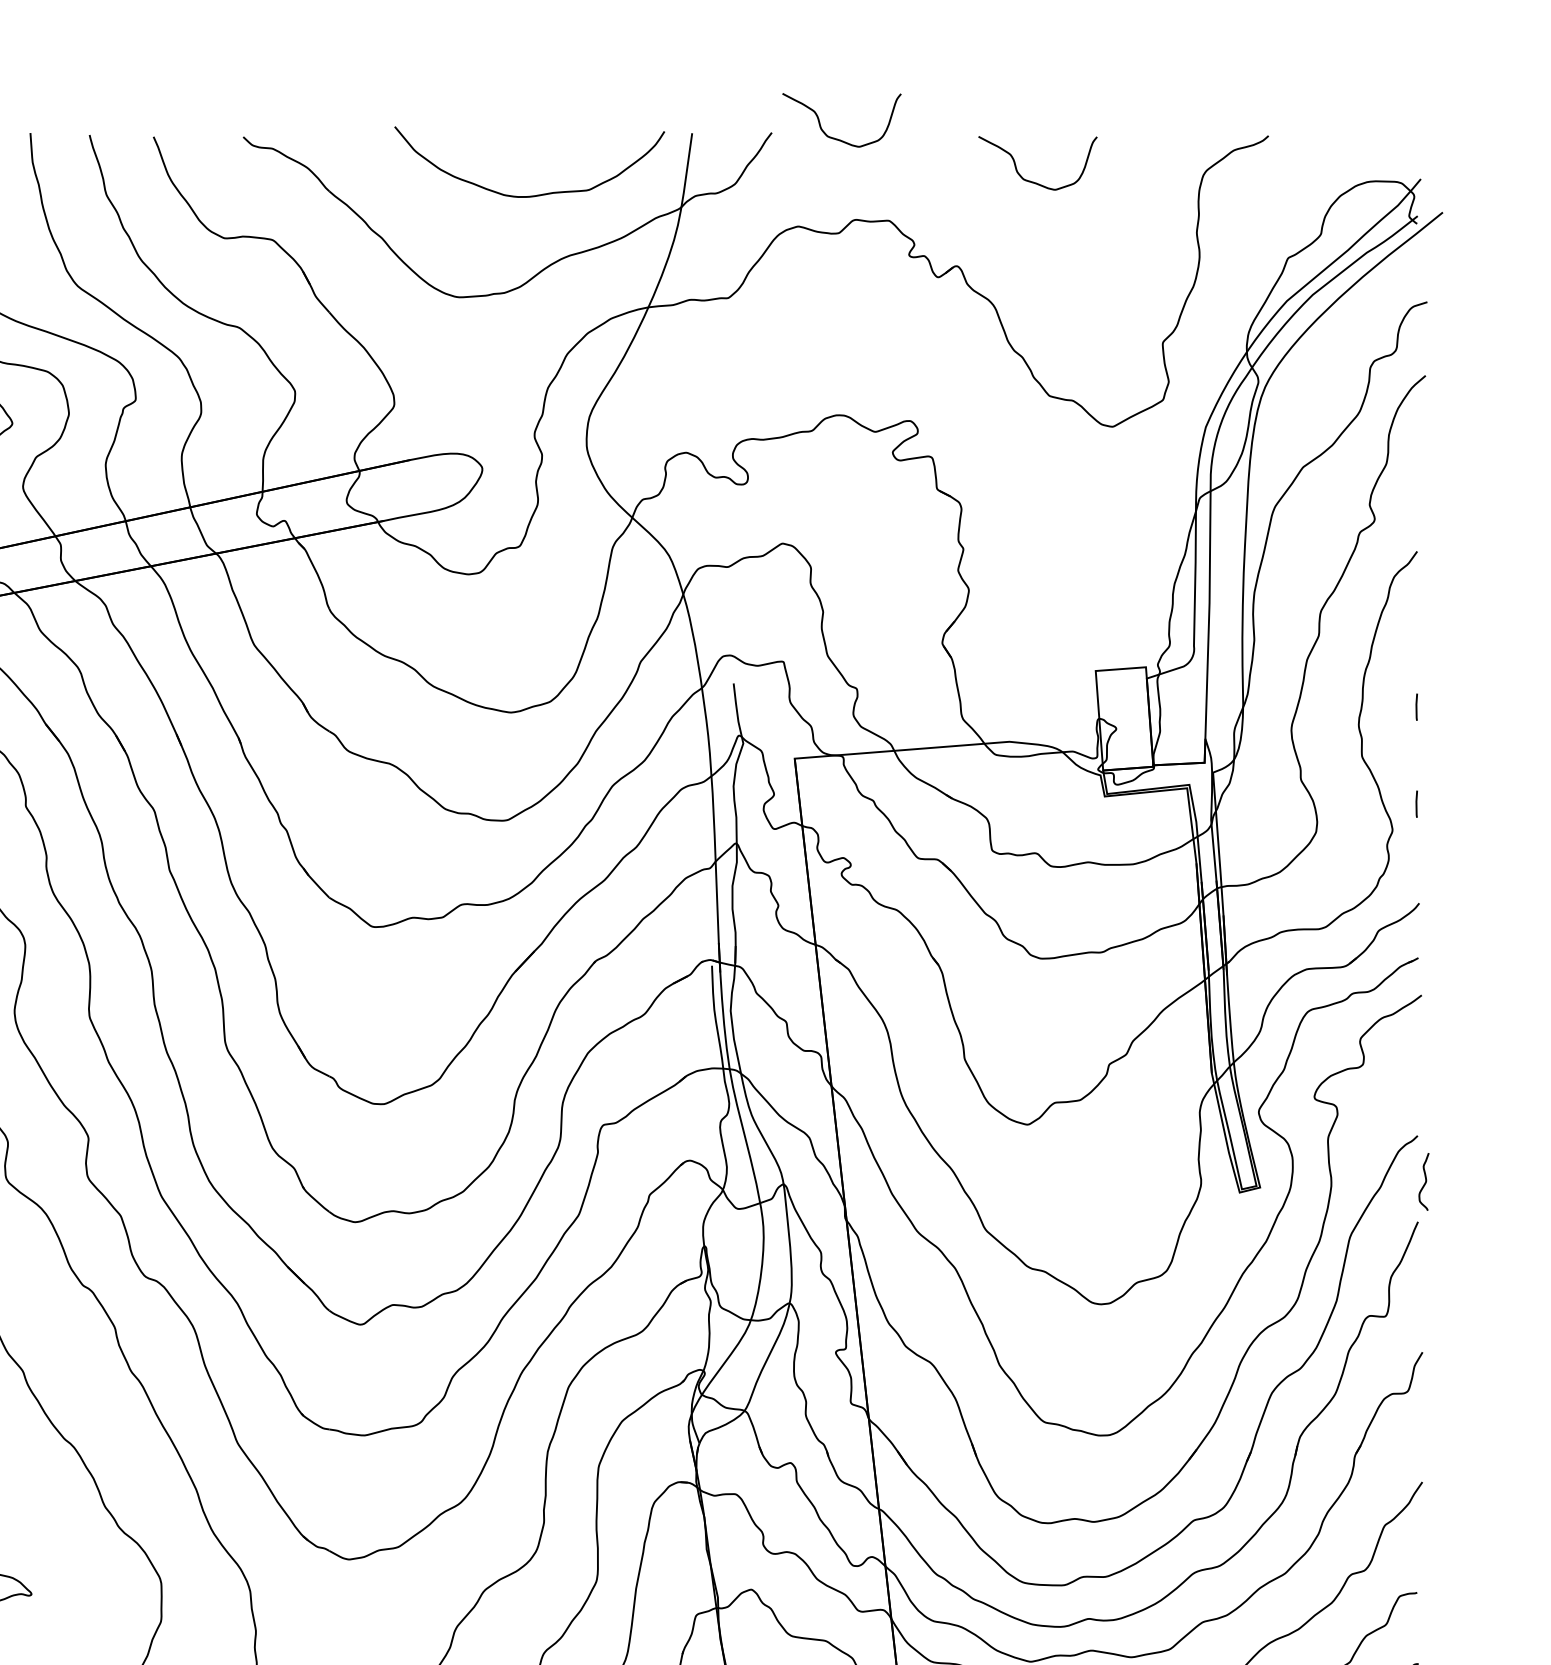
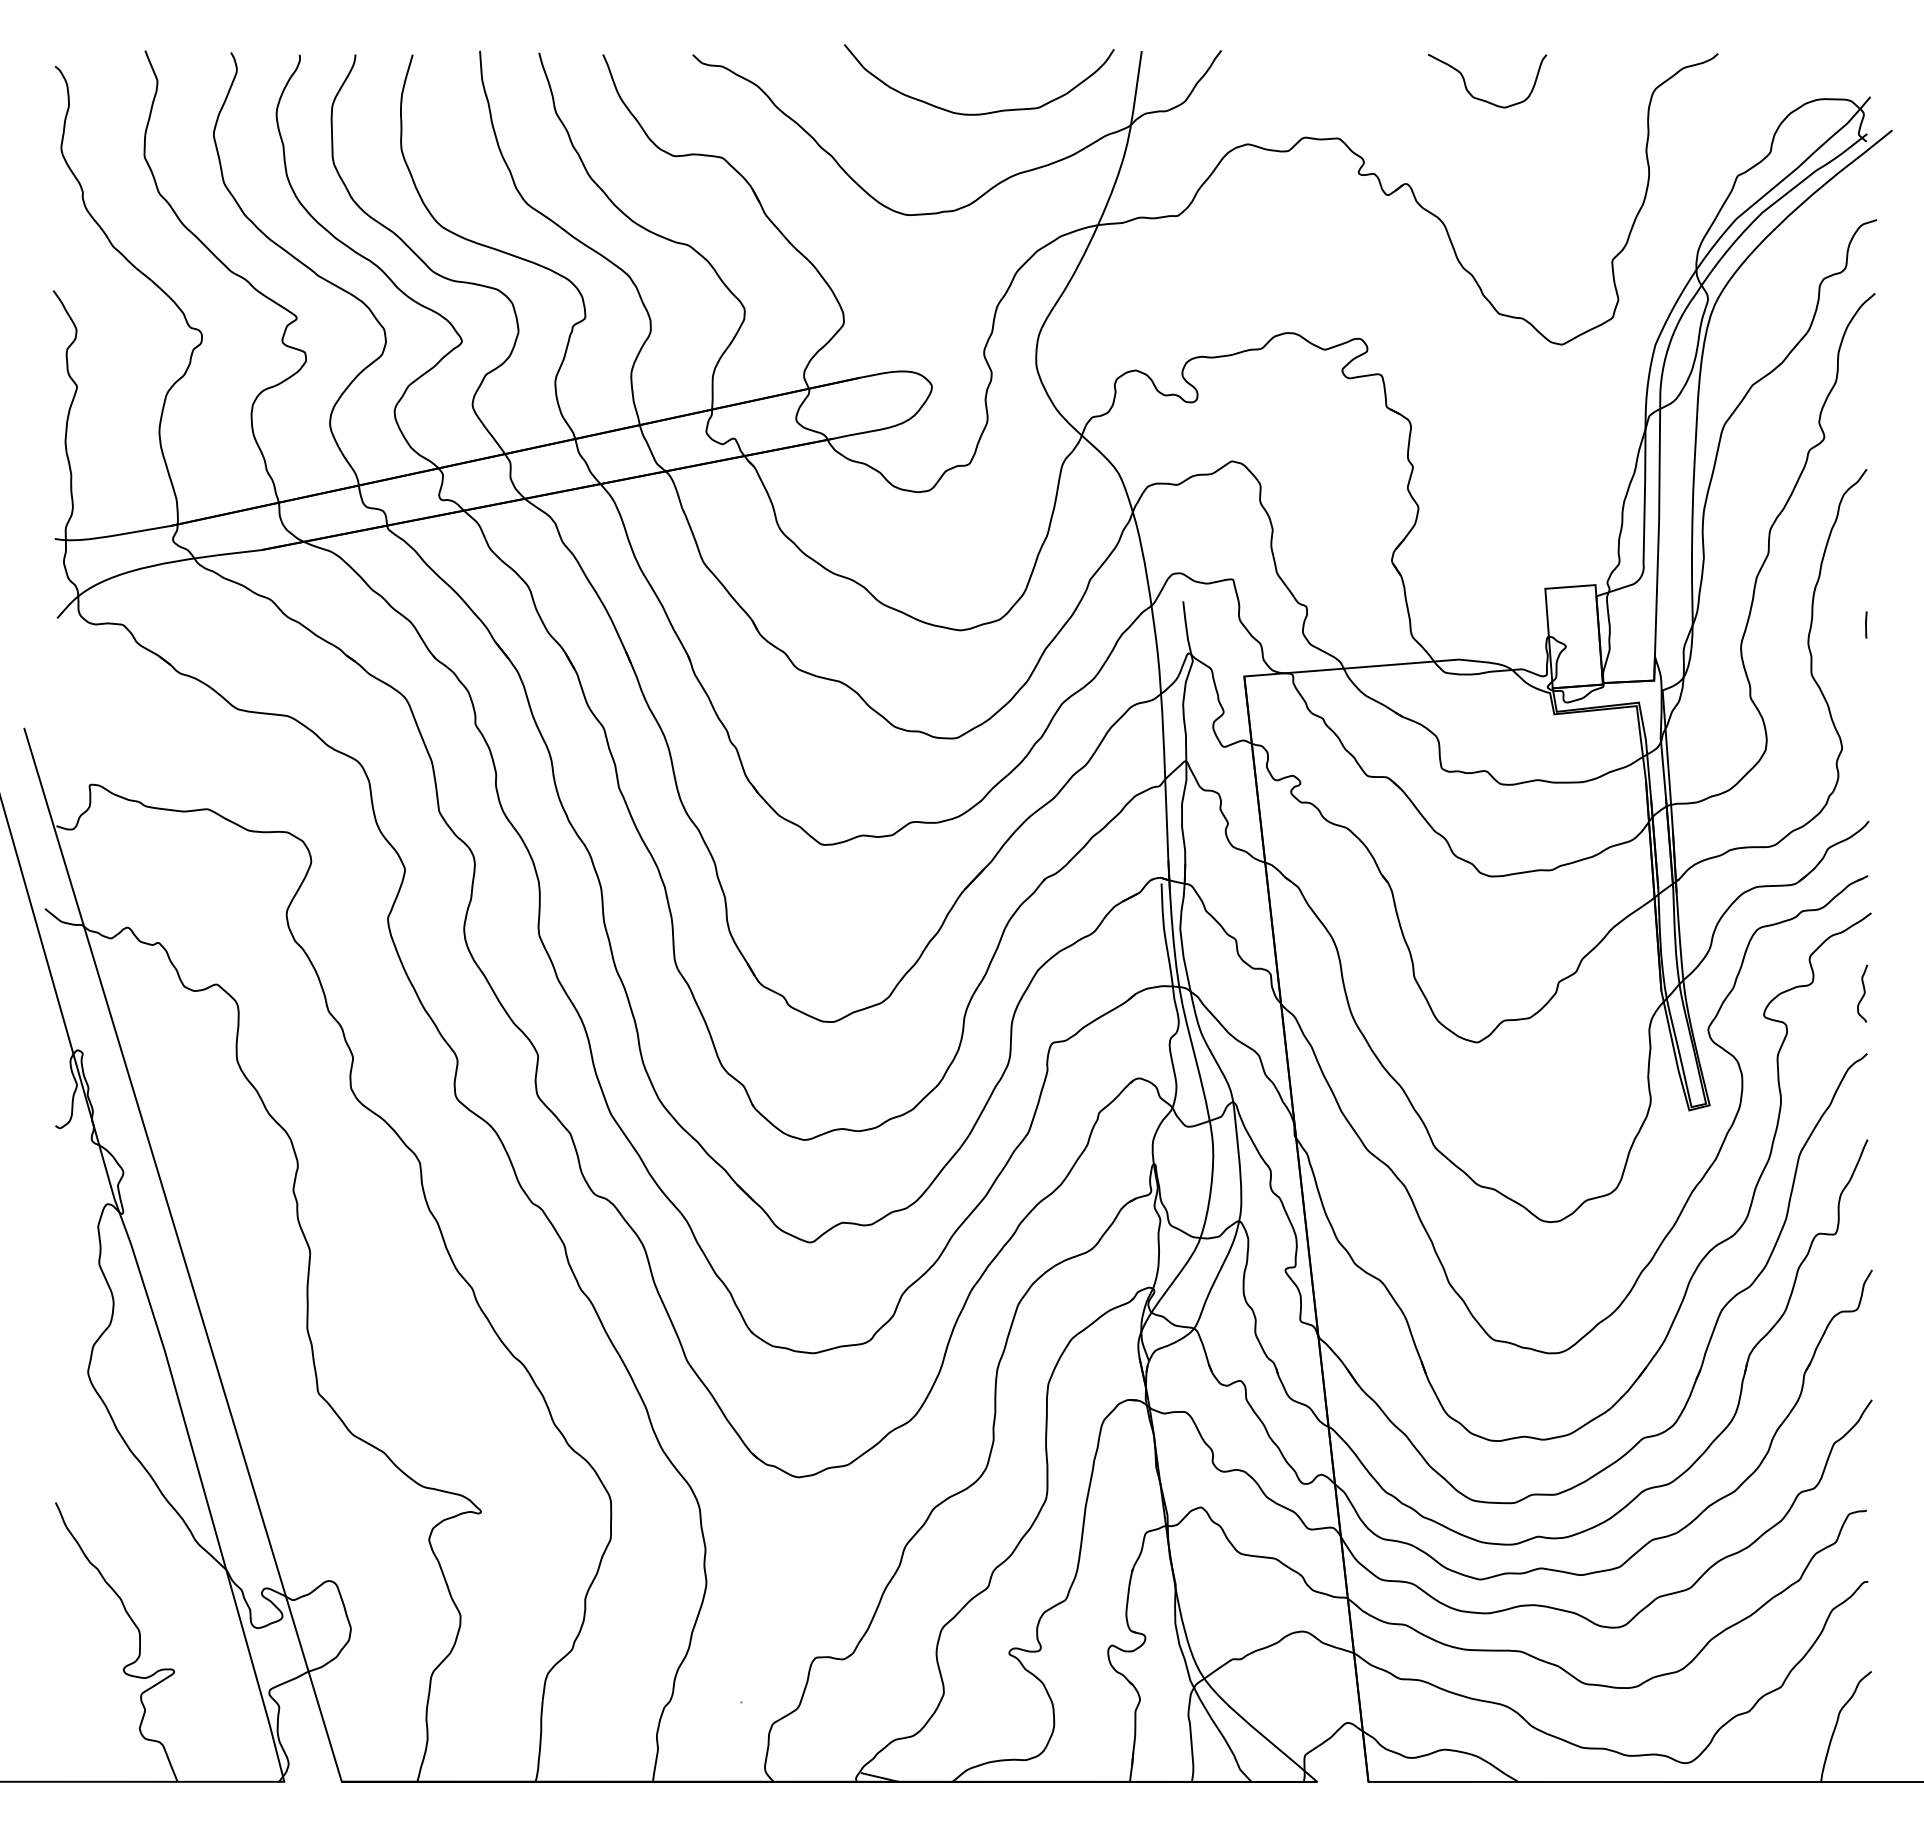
curve: (834, 137) -> (1284, 55), removed
line: (1416, 803) -> (1866, 721), removed
curve: (1424, 1181) -> (1863, 993), moved

